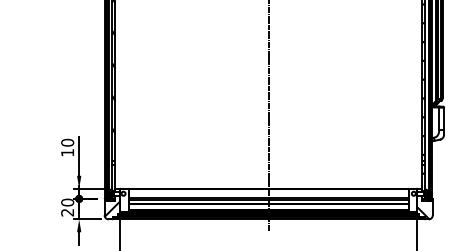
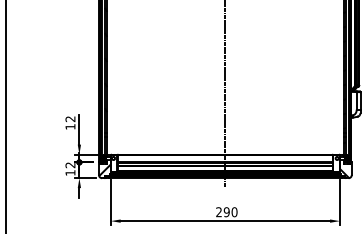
text: (67, 143) -> (70, 119), 10 -> 12
text: (67, 206) -> (70, 168), 20 -> 12

